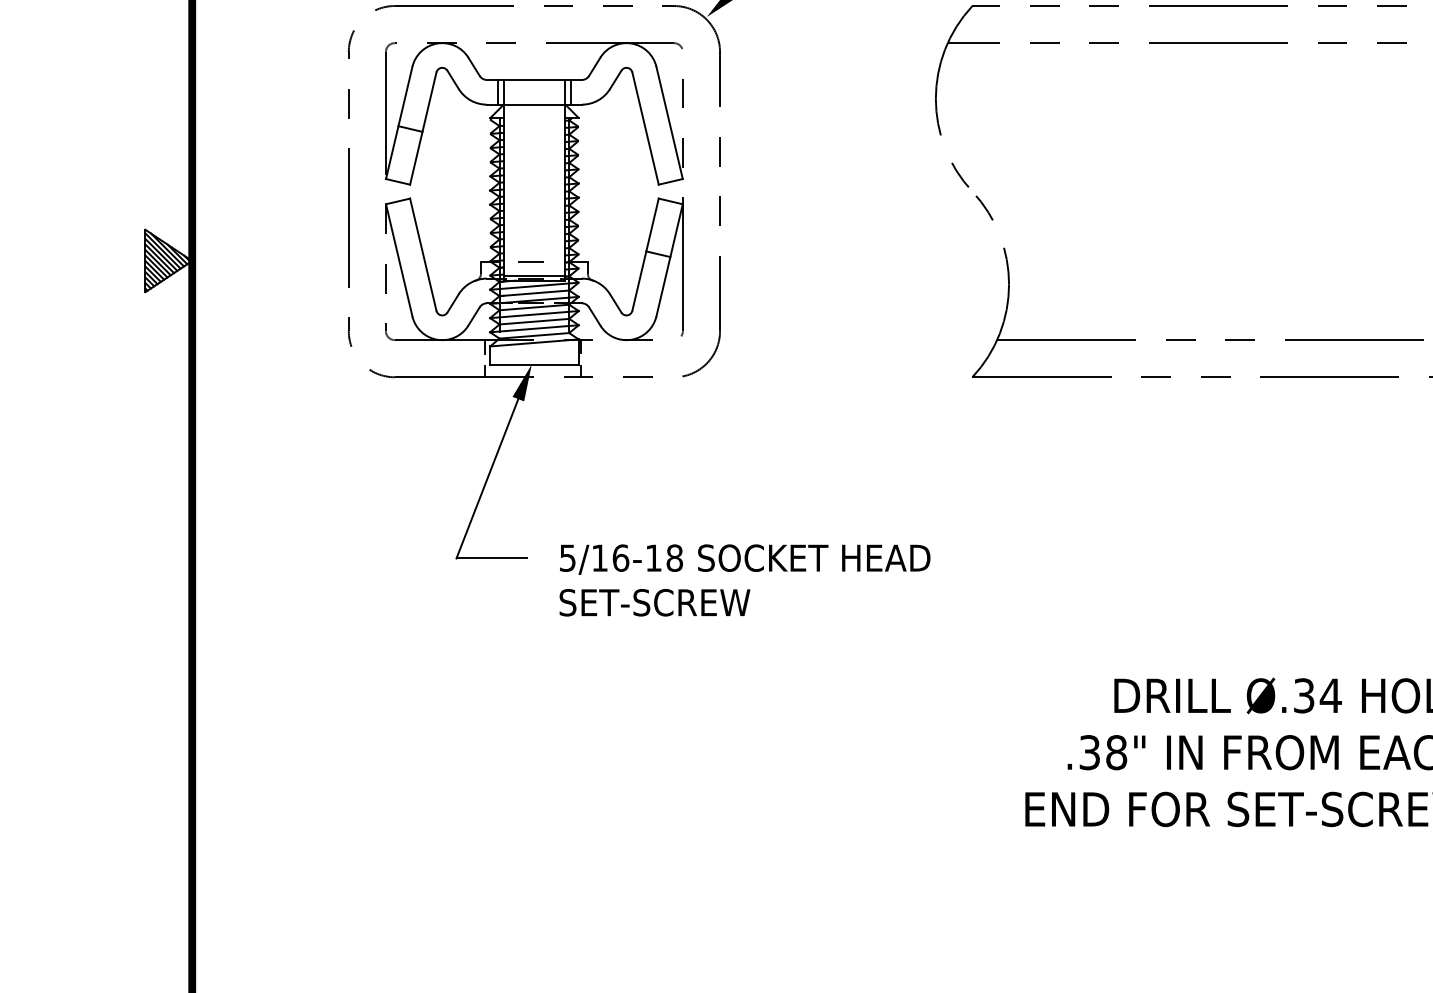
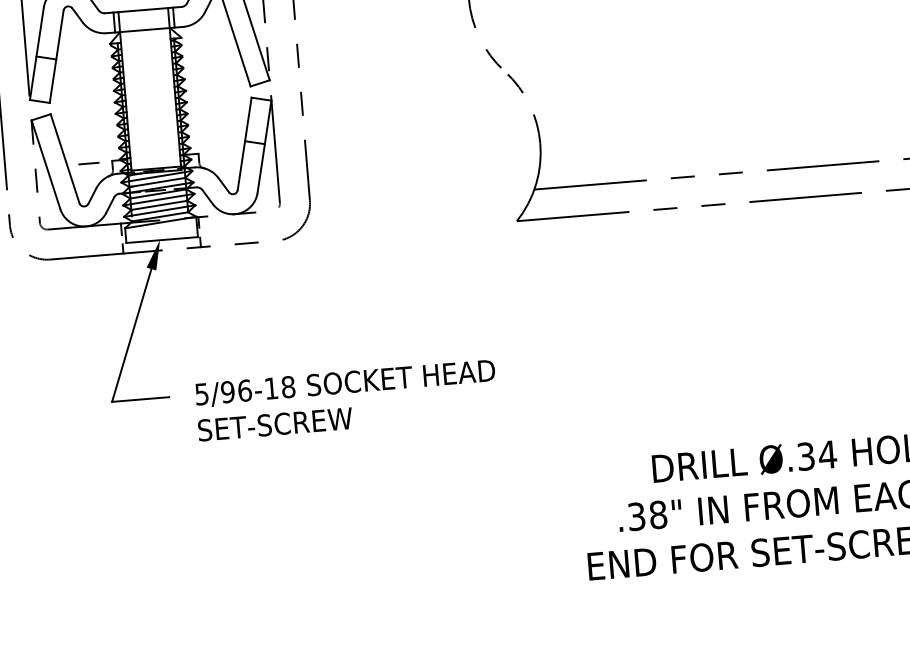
line: (530, 261) -> (88, 163), moved
text: (599, 557) -> (227, 391), 5/16-18 -> 5/96-18

